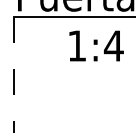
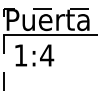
text: (96, 46) -> (34, 55), moved

